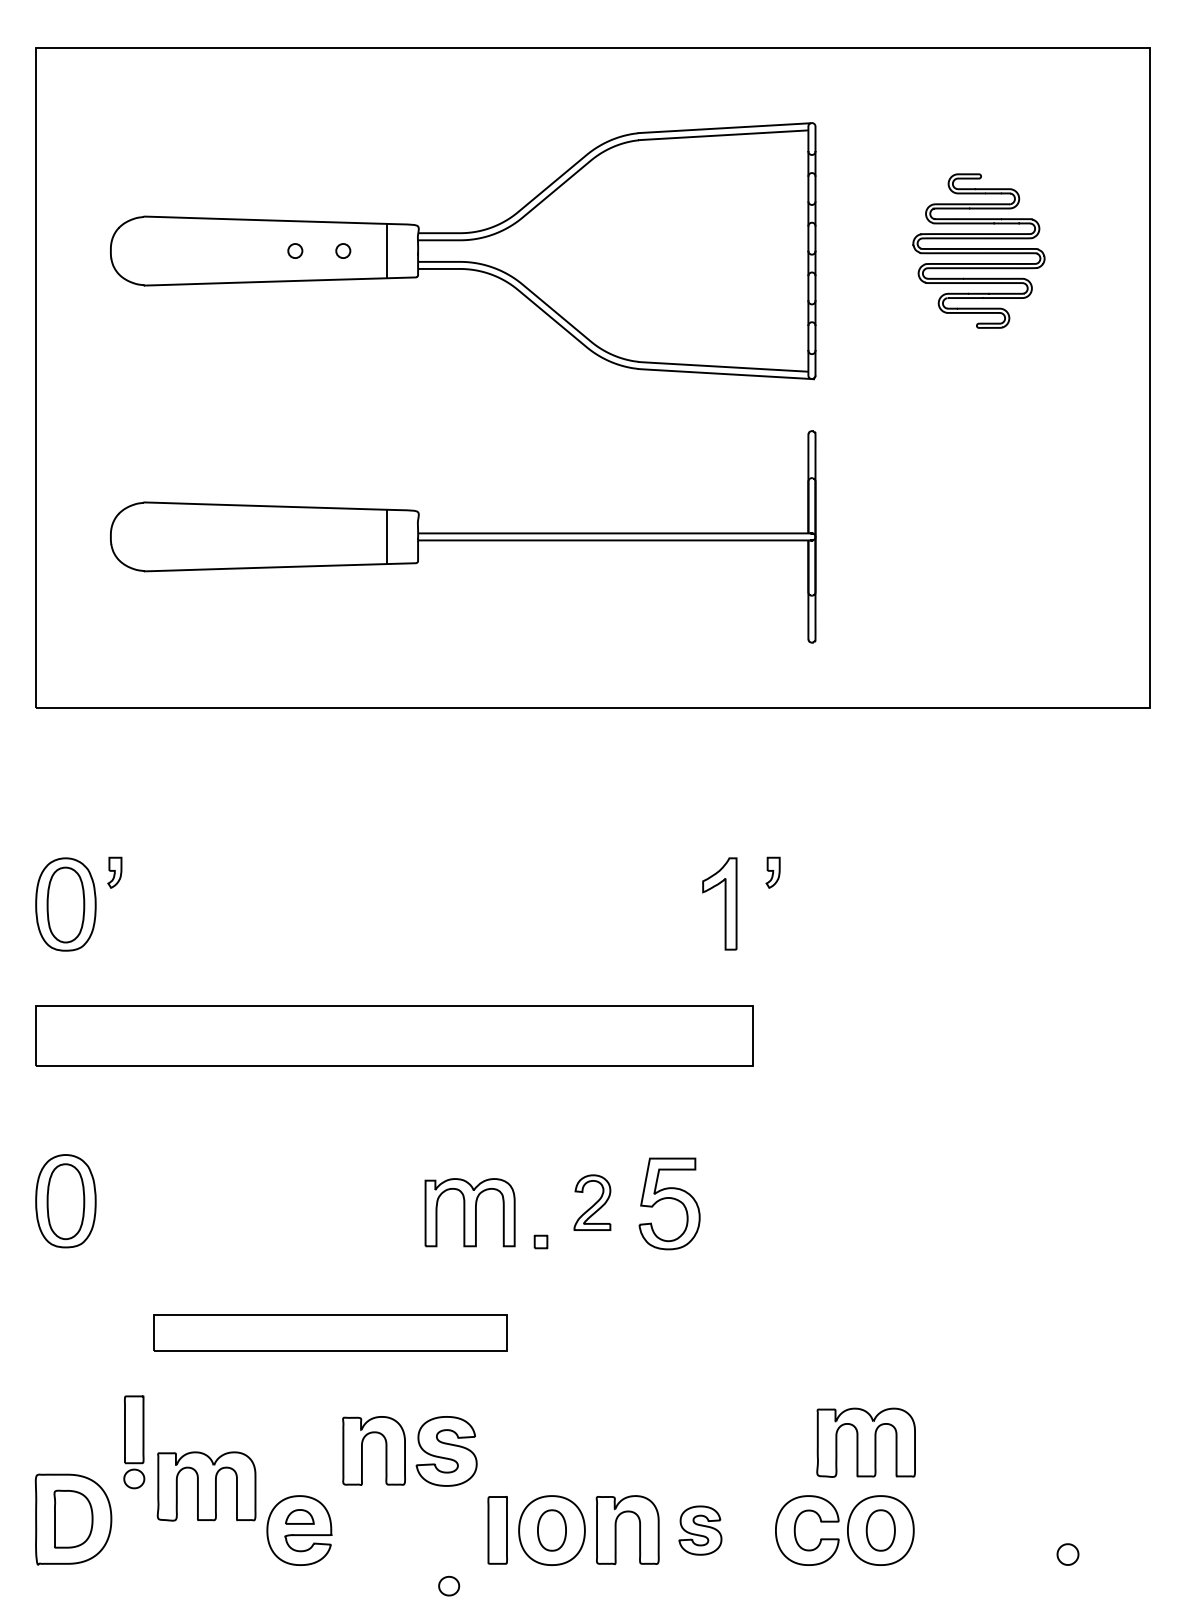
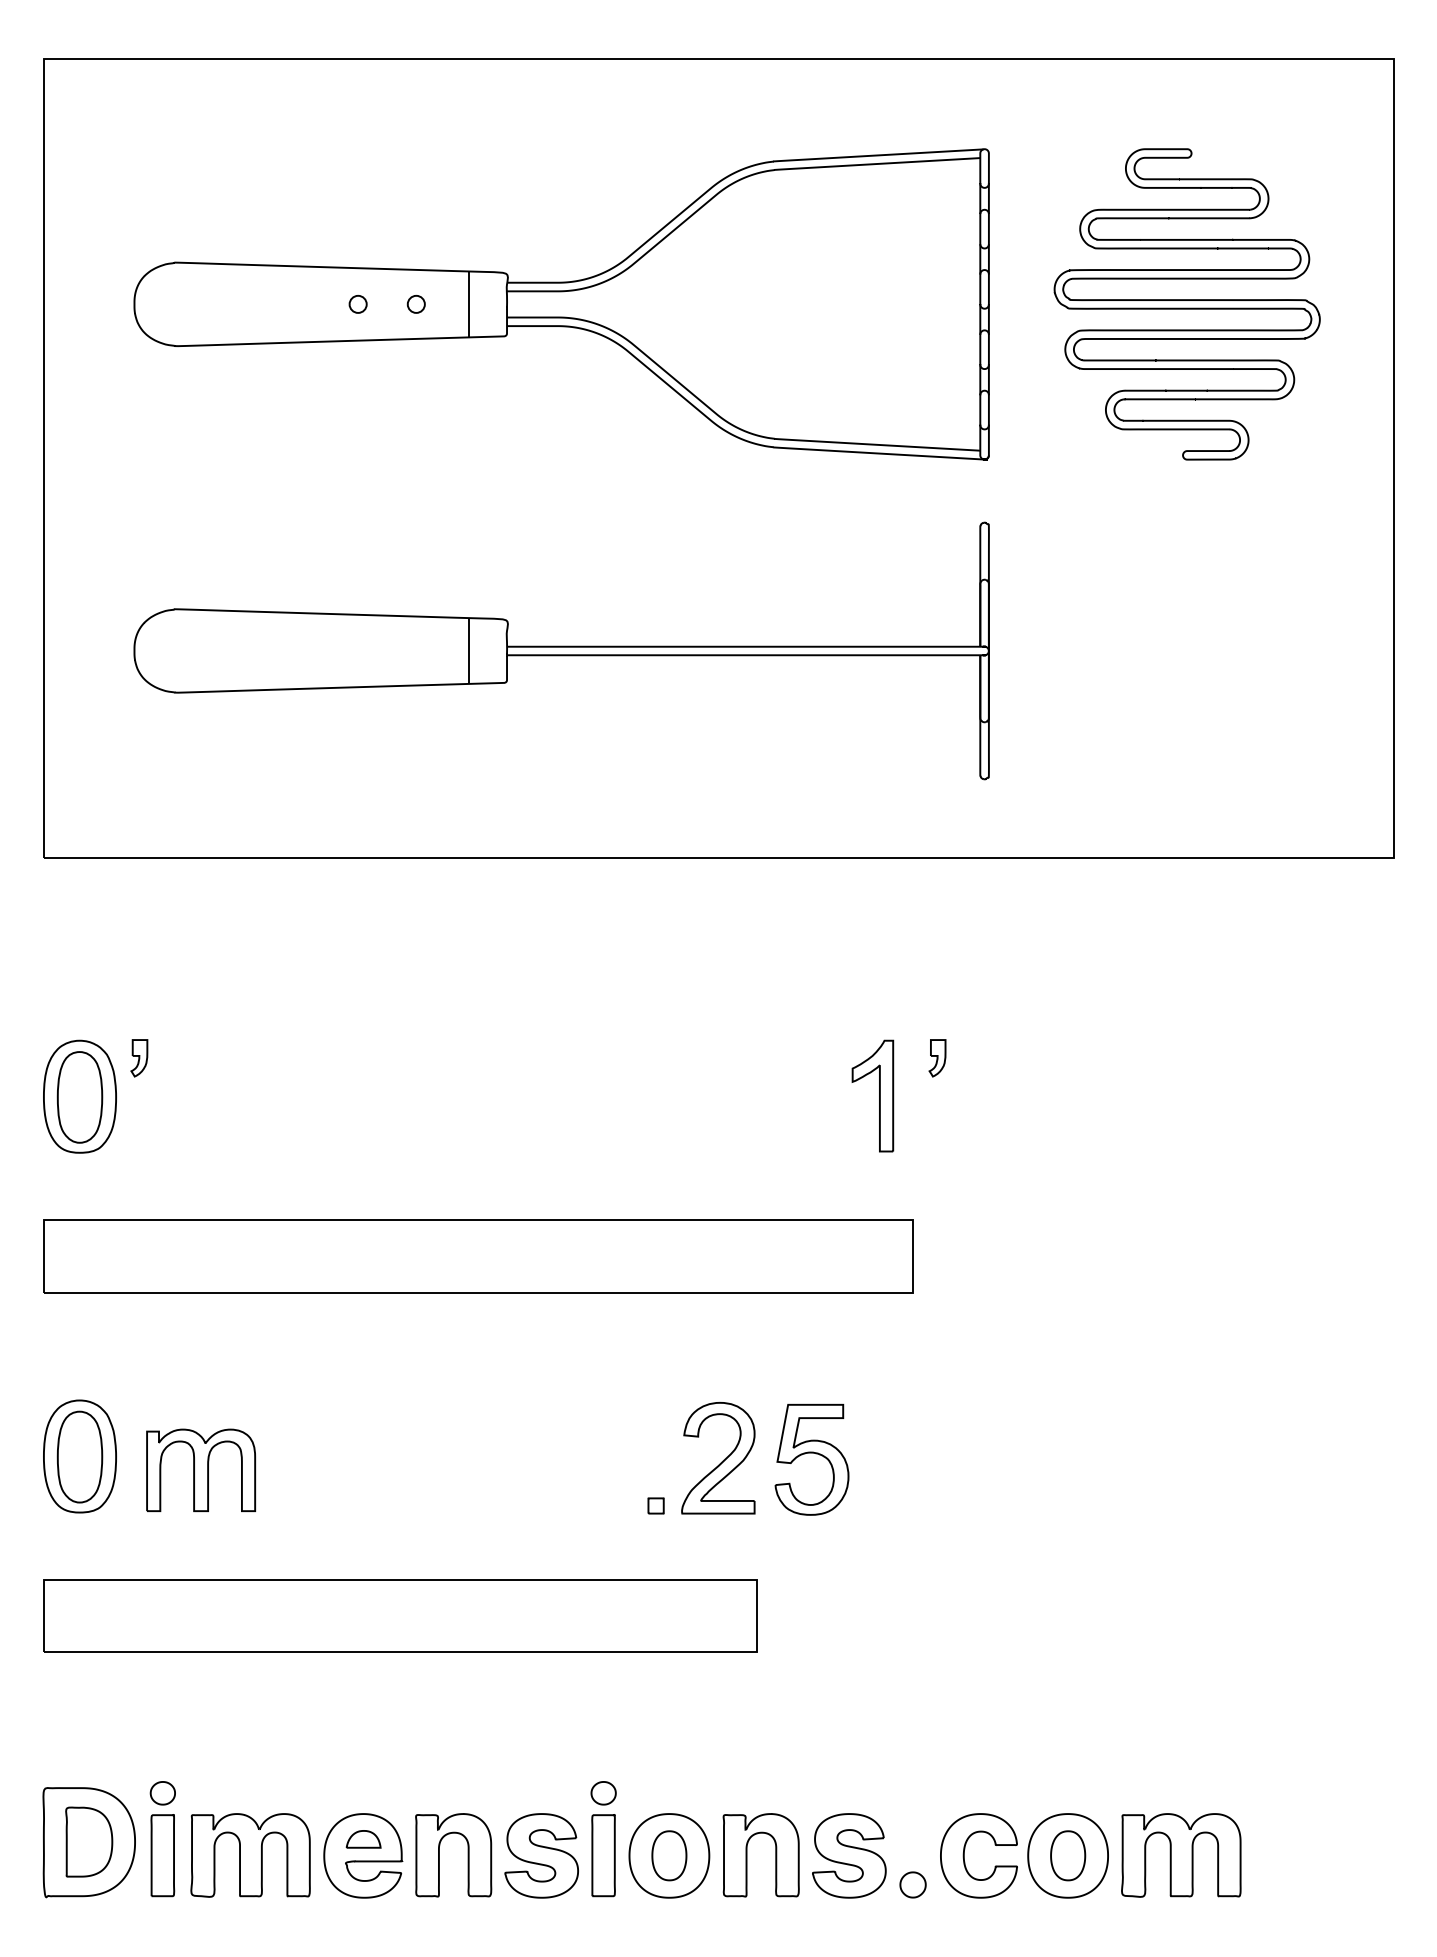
part: (978, 251) -> (1186, 304), size x1.67
part: (592, 1202) -> (718, 1458), size x1.67
part: (470, 1211) -> (201, 1469), moved
part: (330, 1332) -> (400, 1615), size x1.67
part: (133, 1429) -> (162, 1855), moved
part: (866, 1442) -> (1181, 1855), moved
part: (362, 1451) -> (439, 1855), moved
part: (446, 1451) -> (541, 1855), moved
part: (206, 1486) -> (250, 1855), moved
part: (700, 1530) -> (849, 1855), size x1.43
part: (1067, 1554) -> (912, 1884), moved
part: (449, 1586) -> (603, 1793), moved

